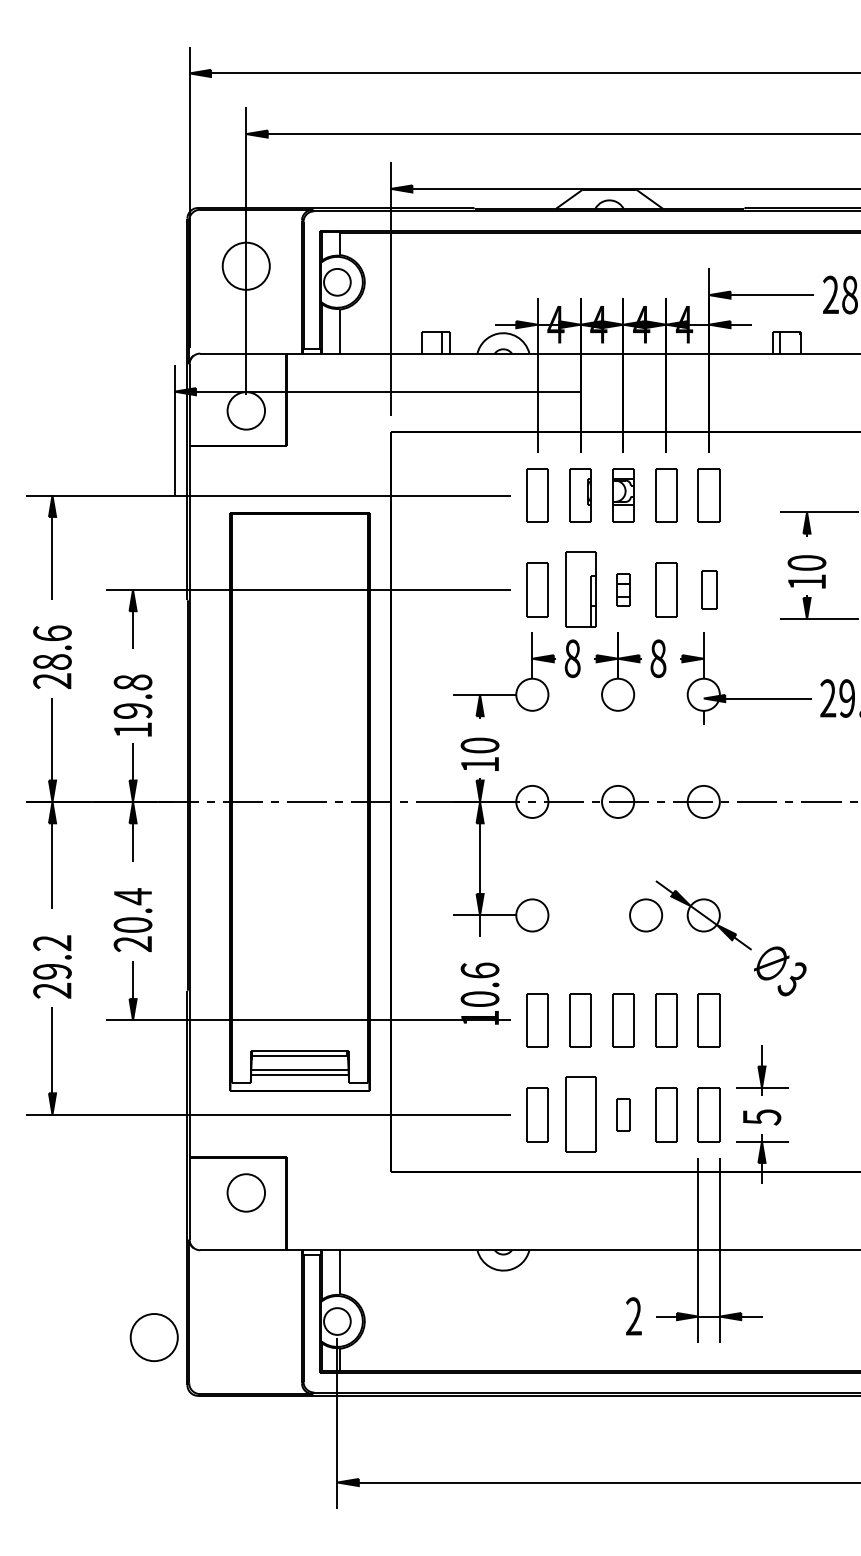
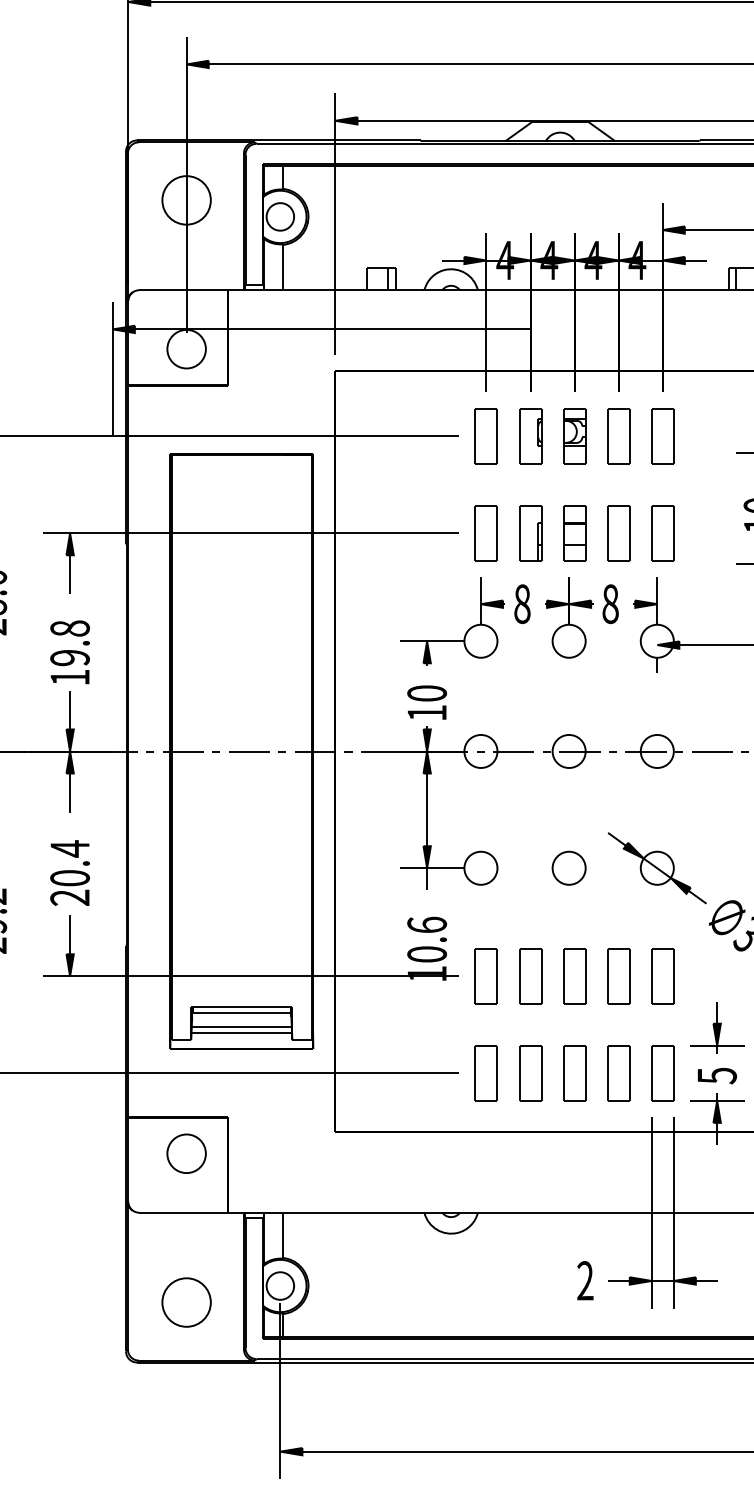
part: (580, 589) -> (530, 532), size x0.71
part: (623, 589) -> (574, 532), size x1.67
part: (708, 589) -> (662, 532), size x1.43
part: (646, 915) -> (569, 868), moved
part: (580, 1114) -> (530, 1073), size x0.71
part: (623, 1114) -> (574, 1073), size x1.67
part: (153, 1337) -> (185, 1302), moved

